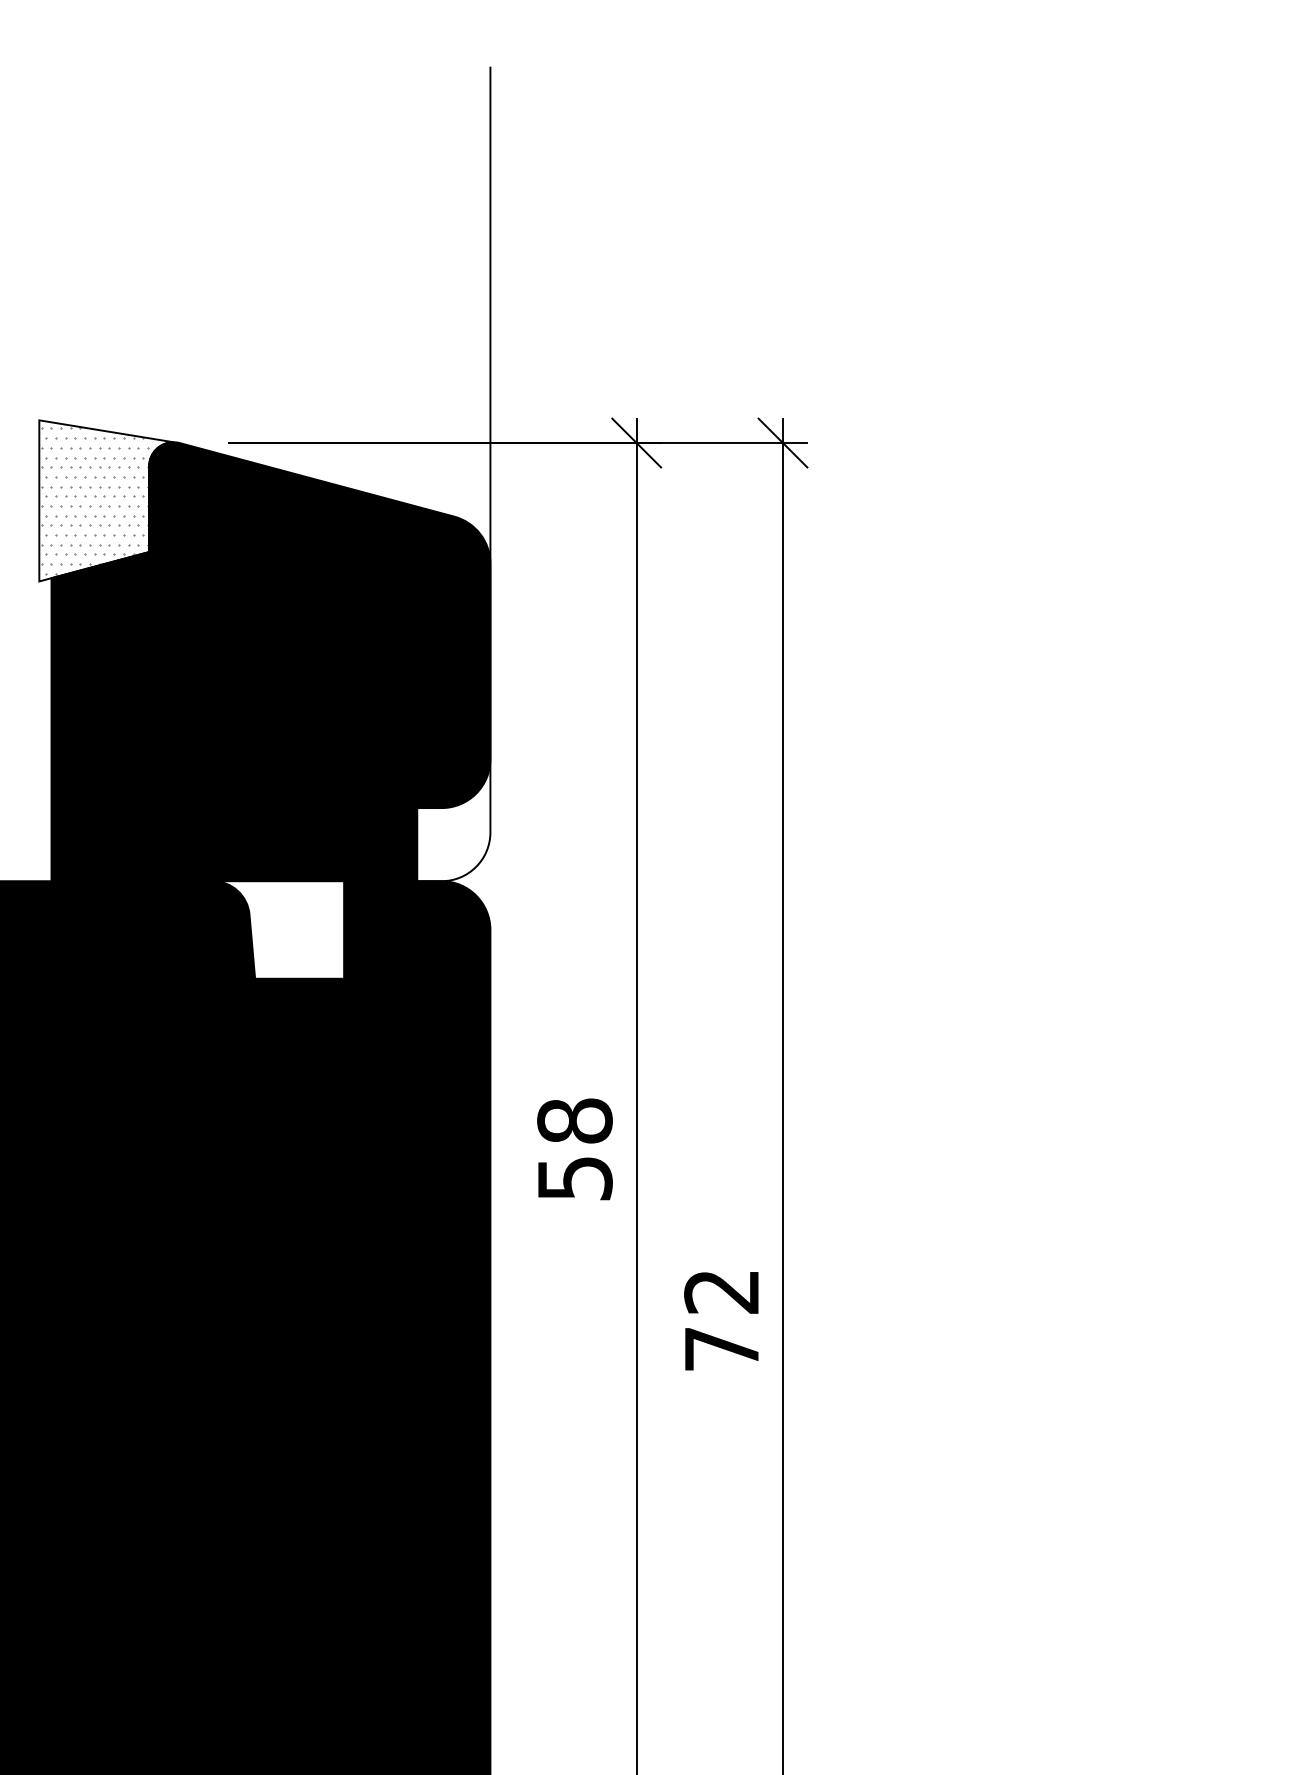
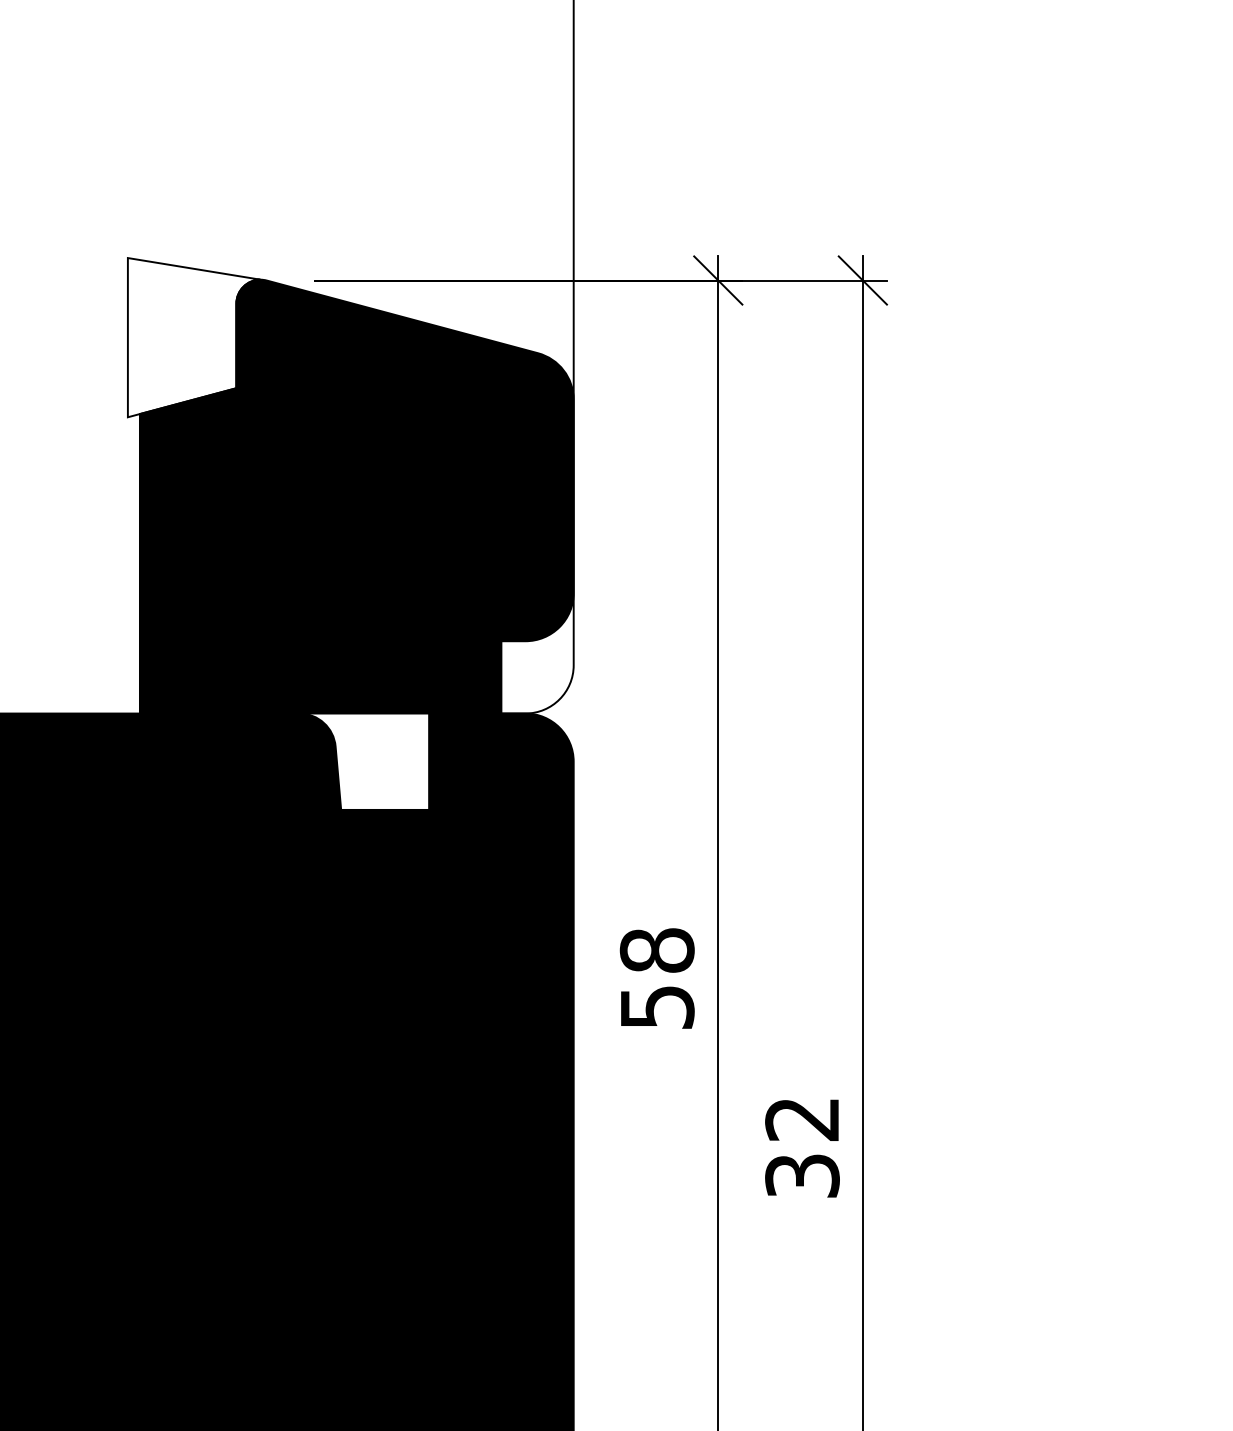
hatch: (99, 500) -> (187, 337), removed
text: (721, 1348) -> (802, 1175), 72 -> 32

